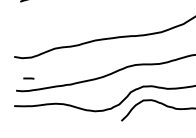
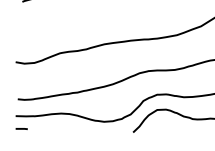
line: (28, 78) -> (21, 128), moved

